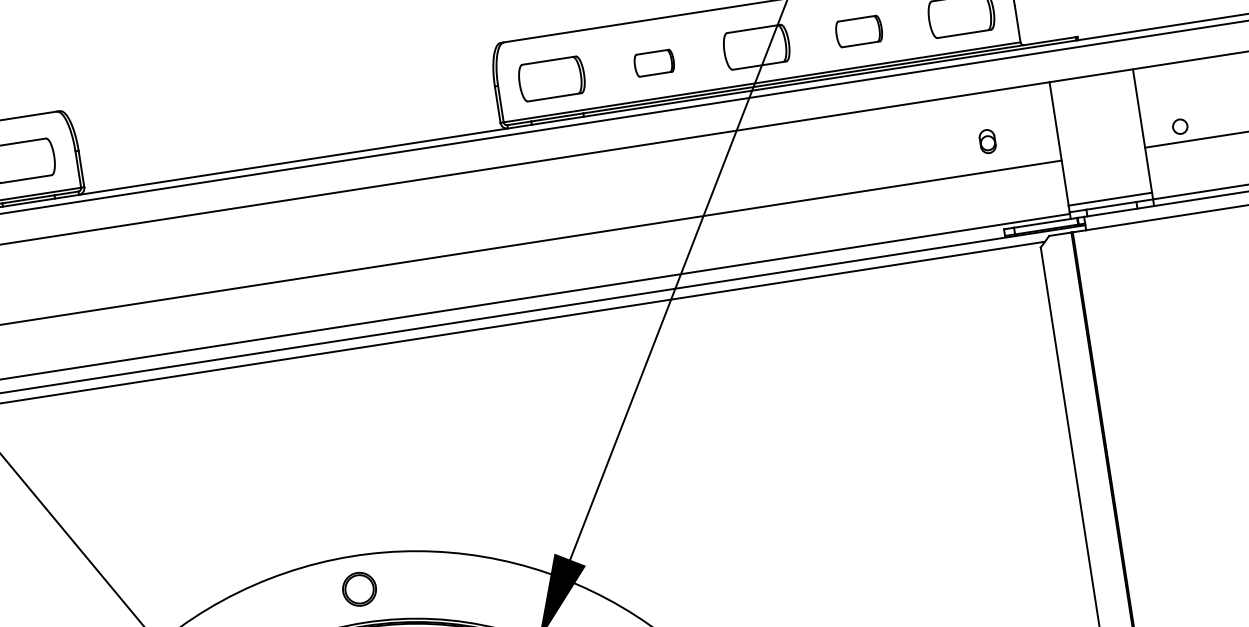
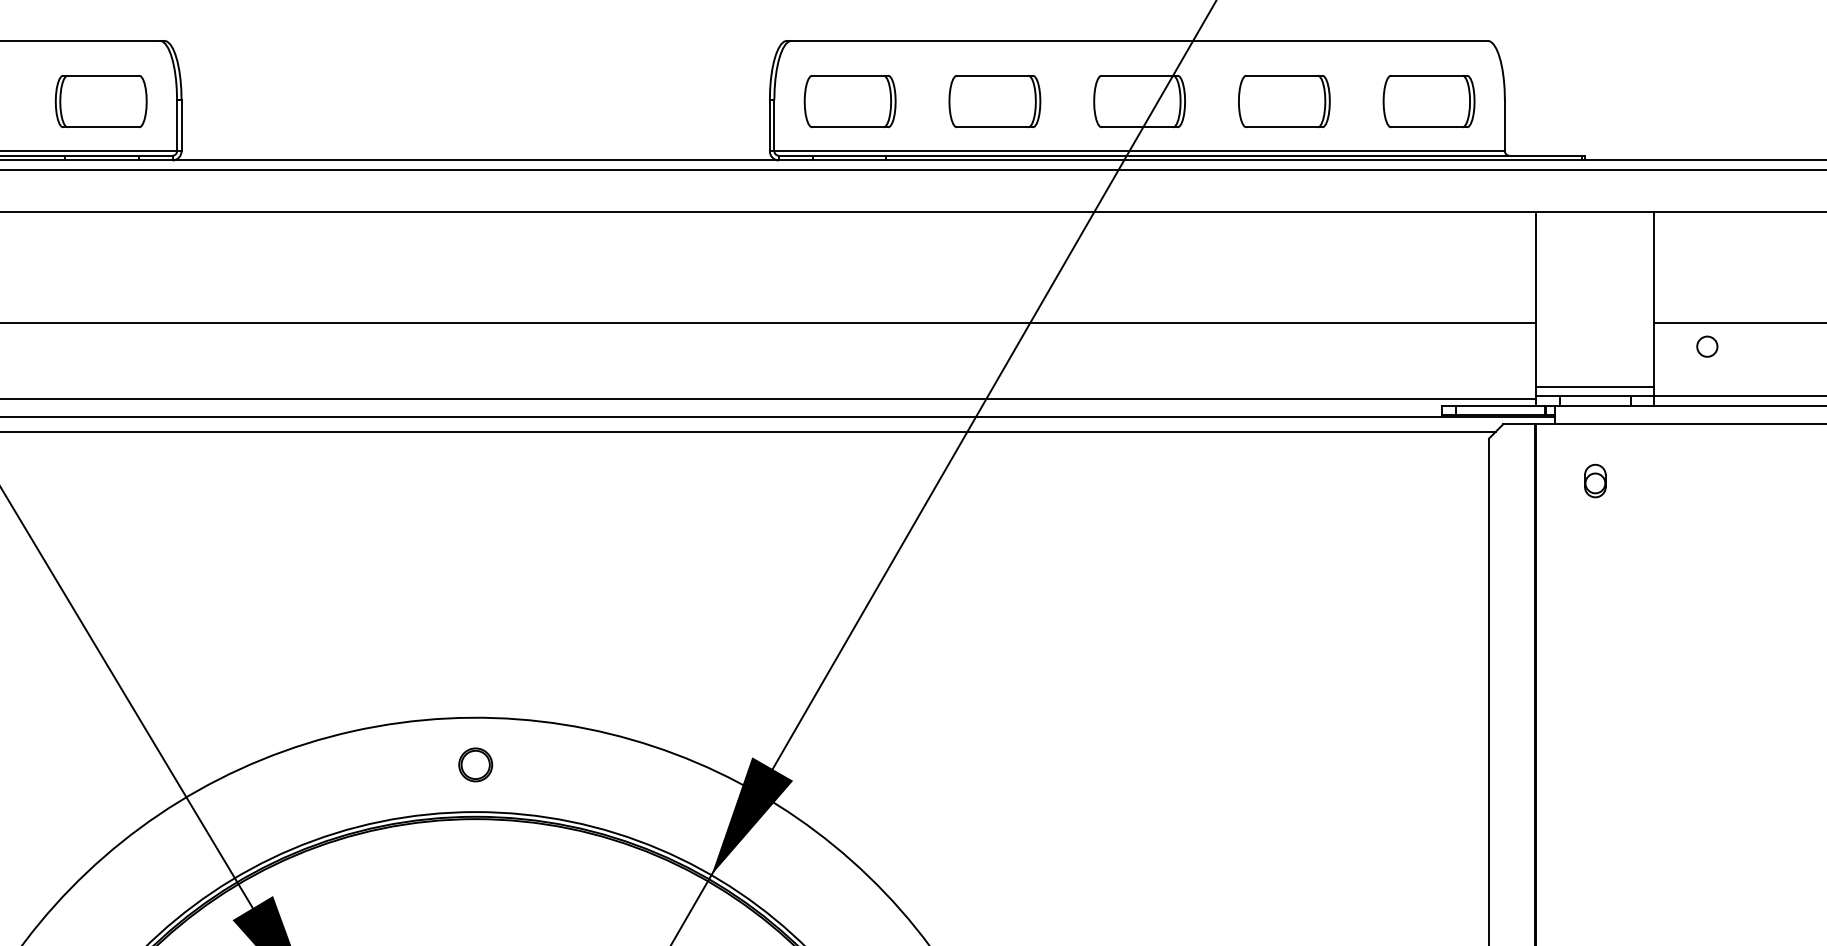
part: (859, 31) -> (1284, 101), size x1.43
part: (654, 63) -> (994, 101), size x1.67
circle: (1180, 126) -> (1707, 346), moved
part: (987, 141) -> (1595, 480), moved
part: (359, 589) -> (475, 764), size x0.71

